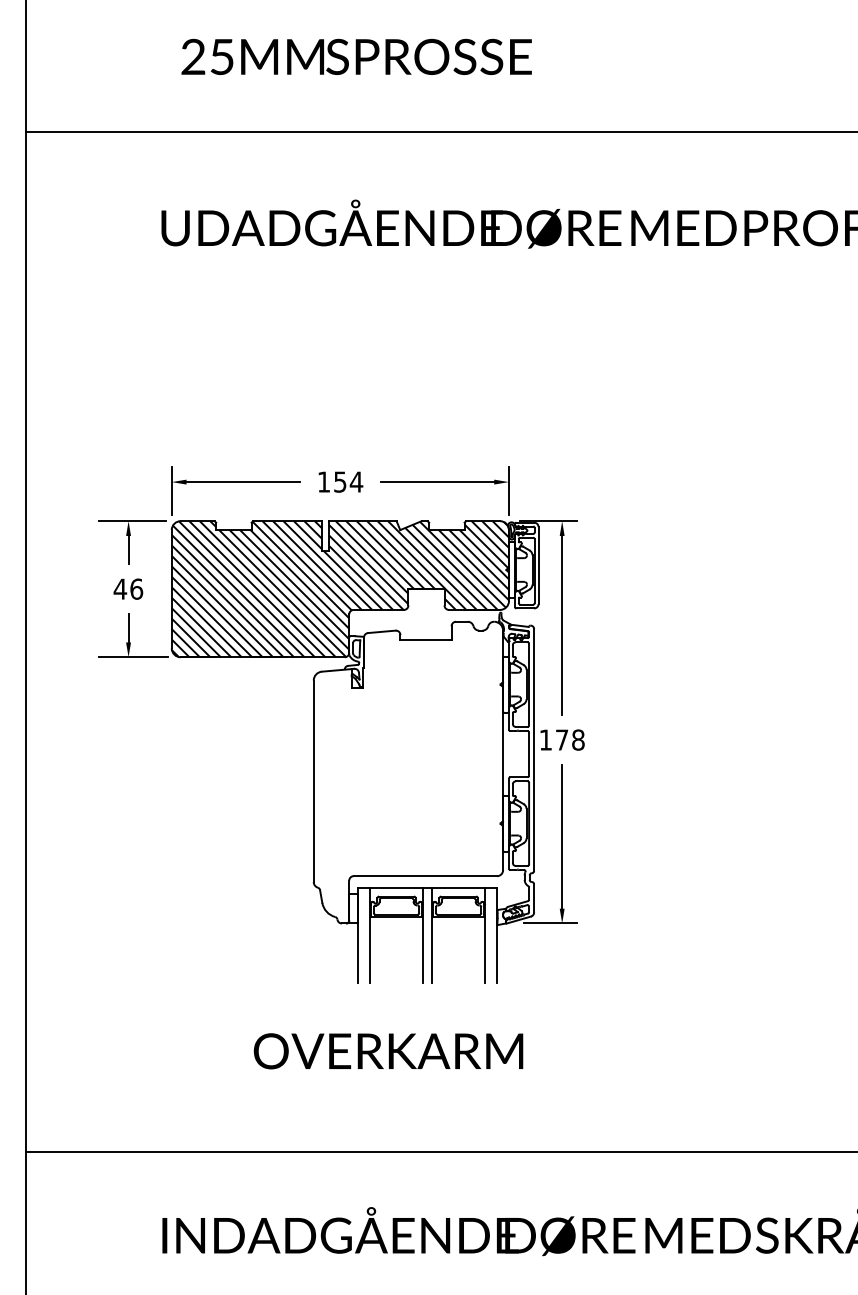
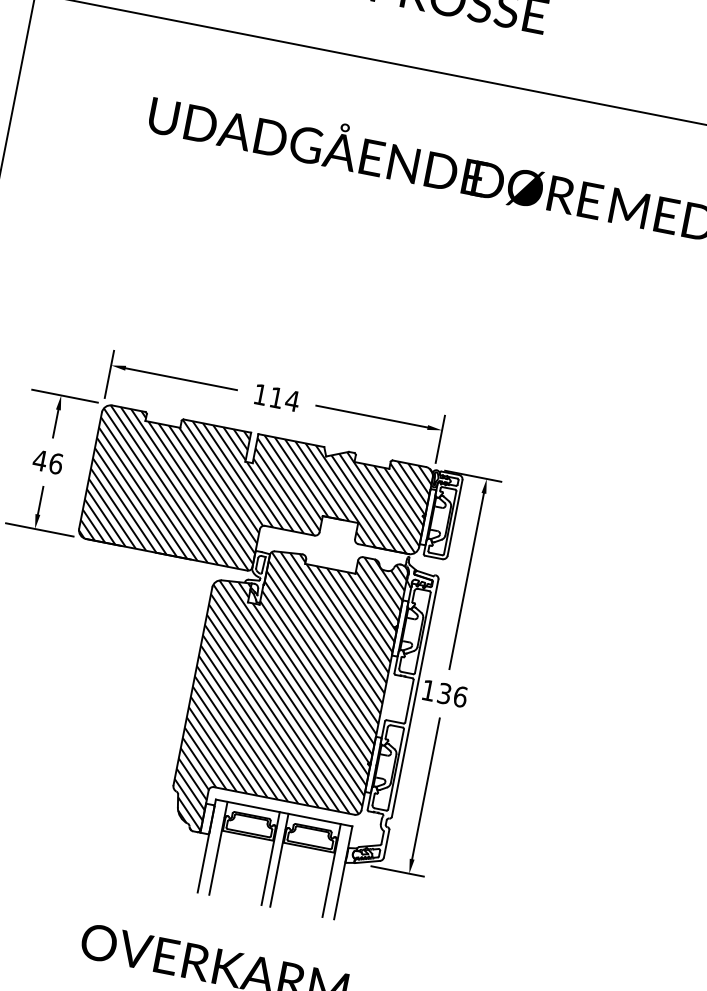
text: (340, 481) -> (276, 397), 154 -> 114
text: (570, 739) -> (452, 694), 178 -> 136
hatch: (408, 772) -> (287, 695), added

